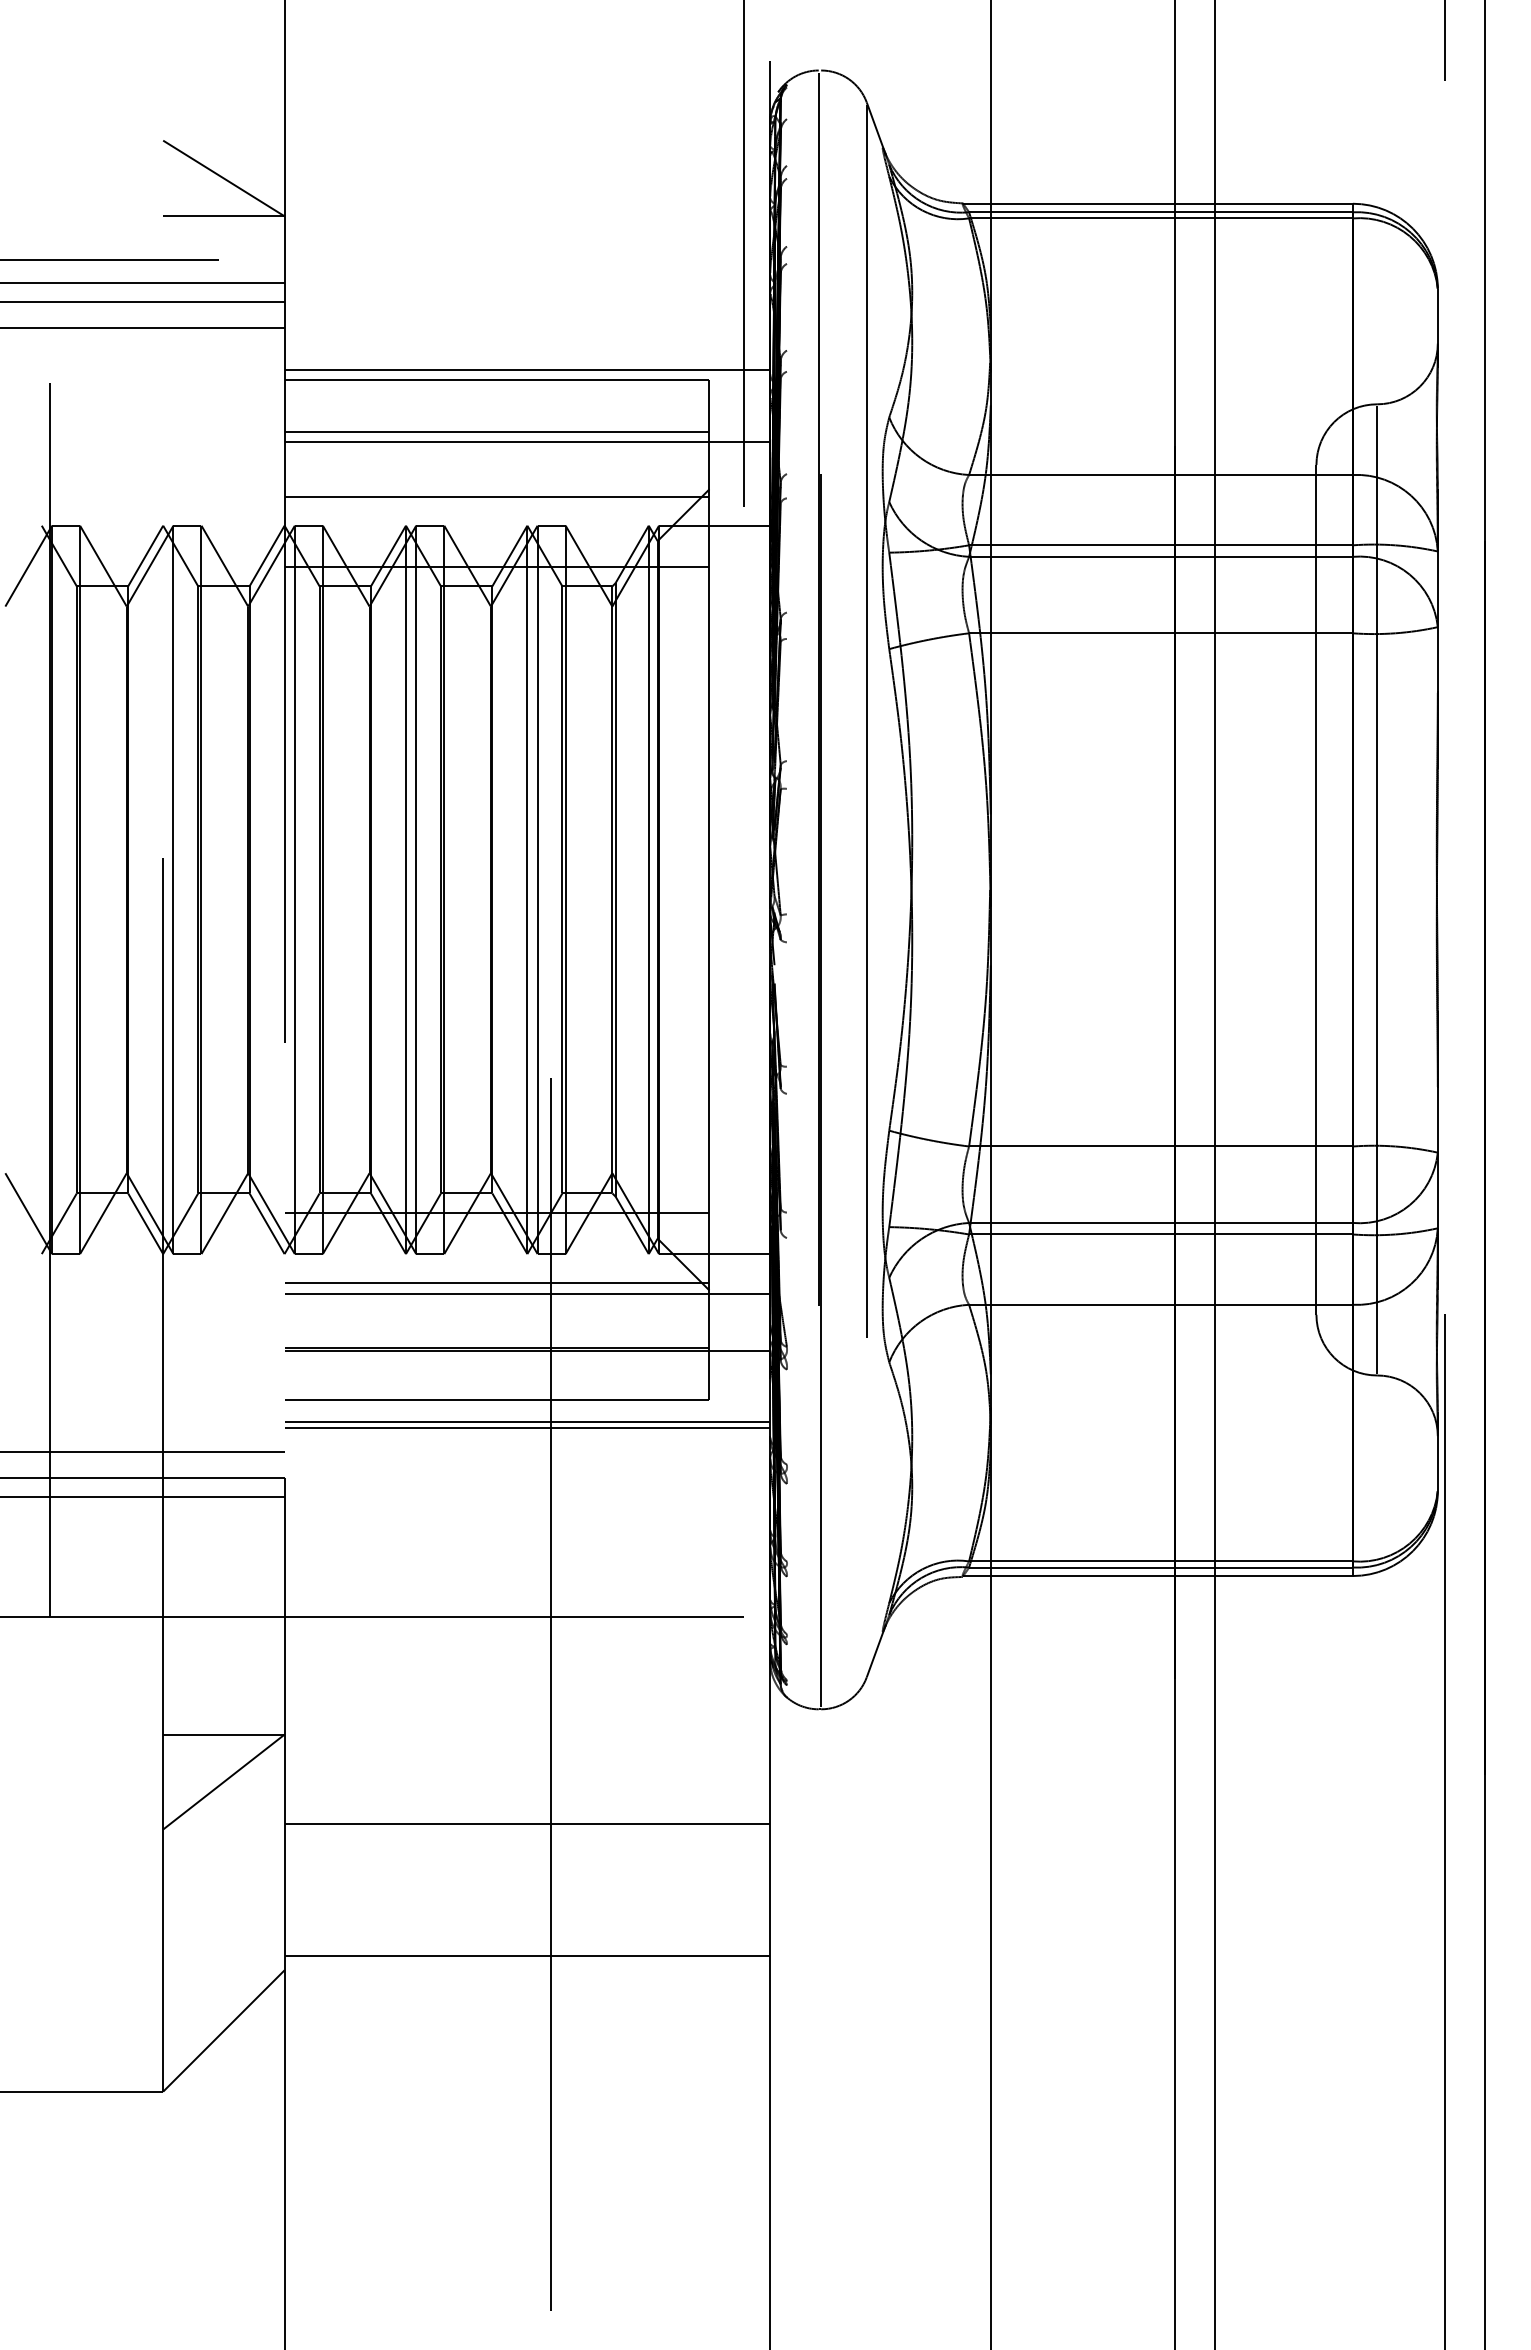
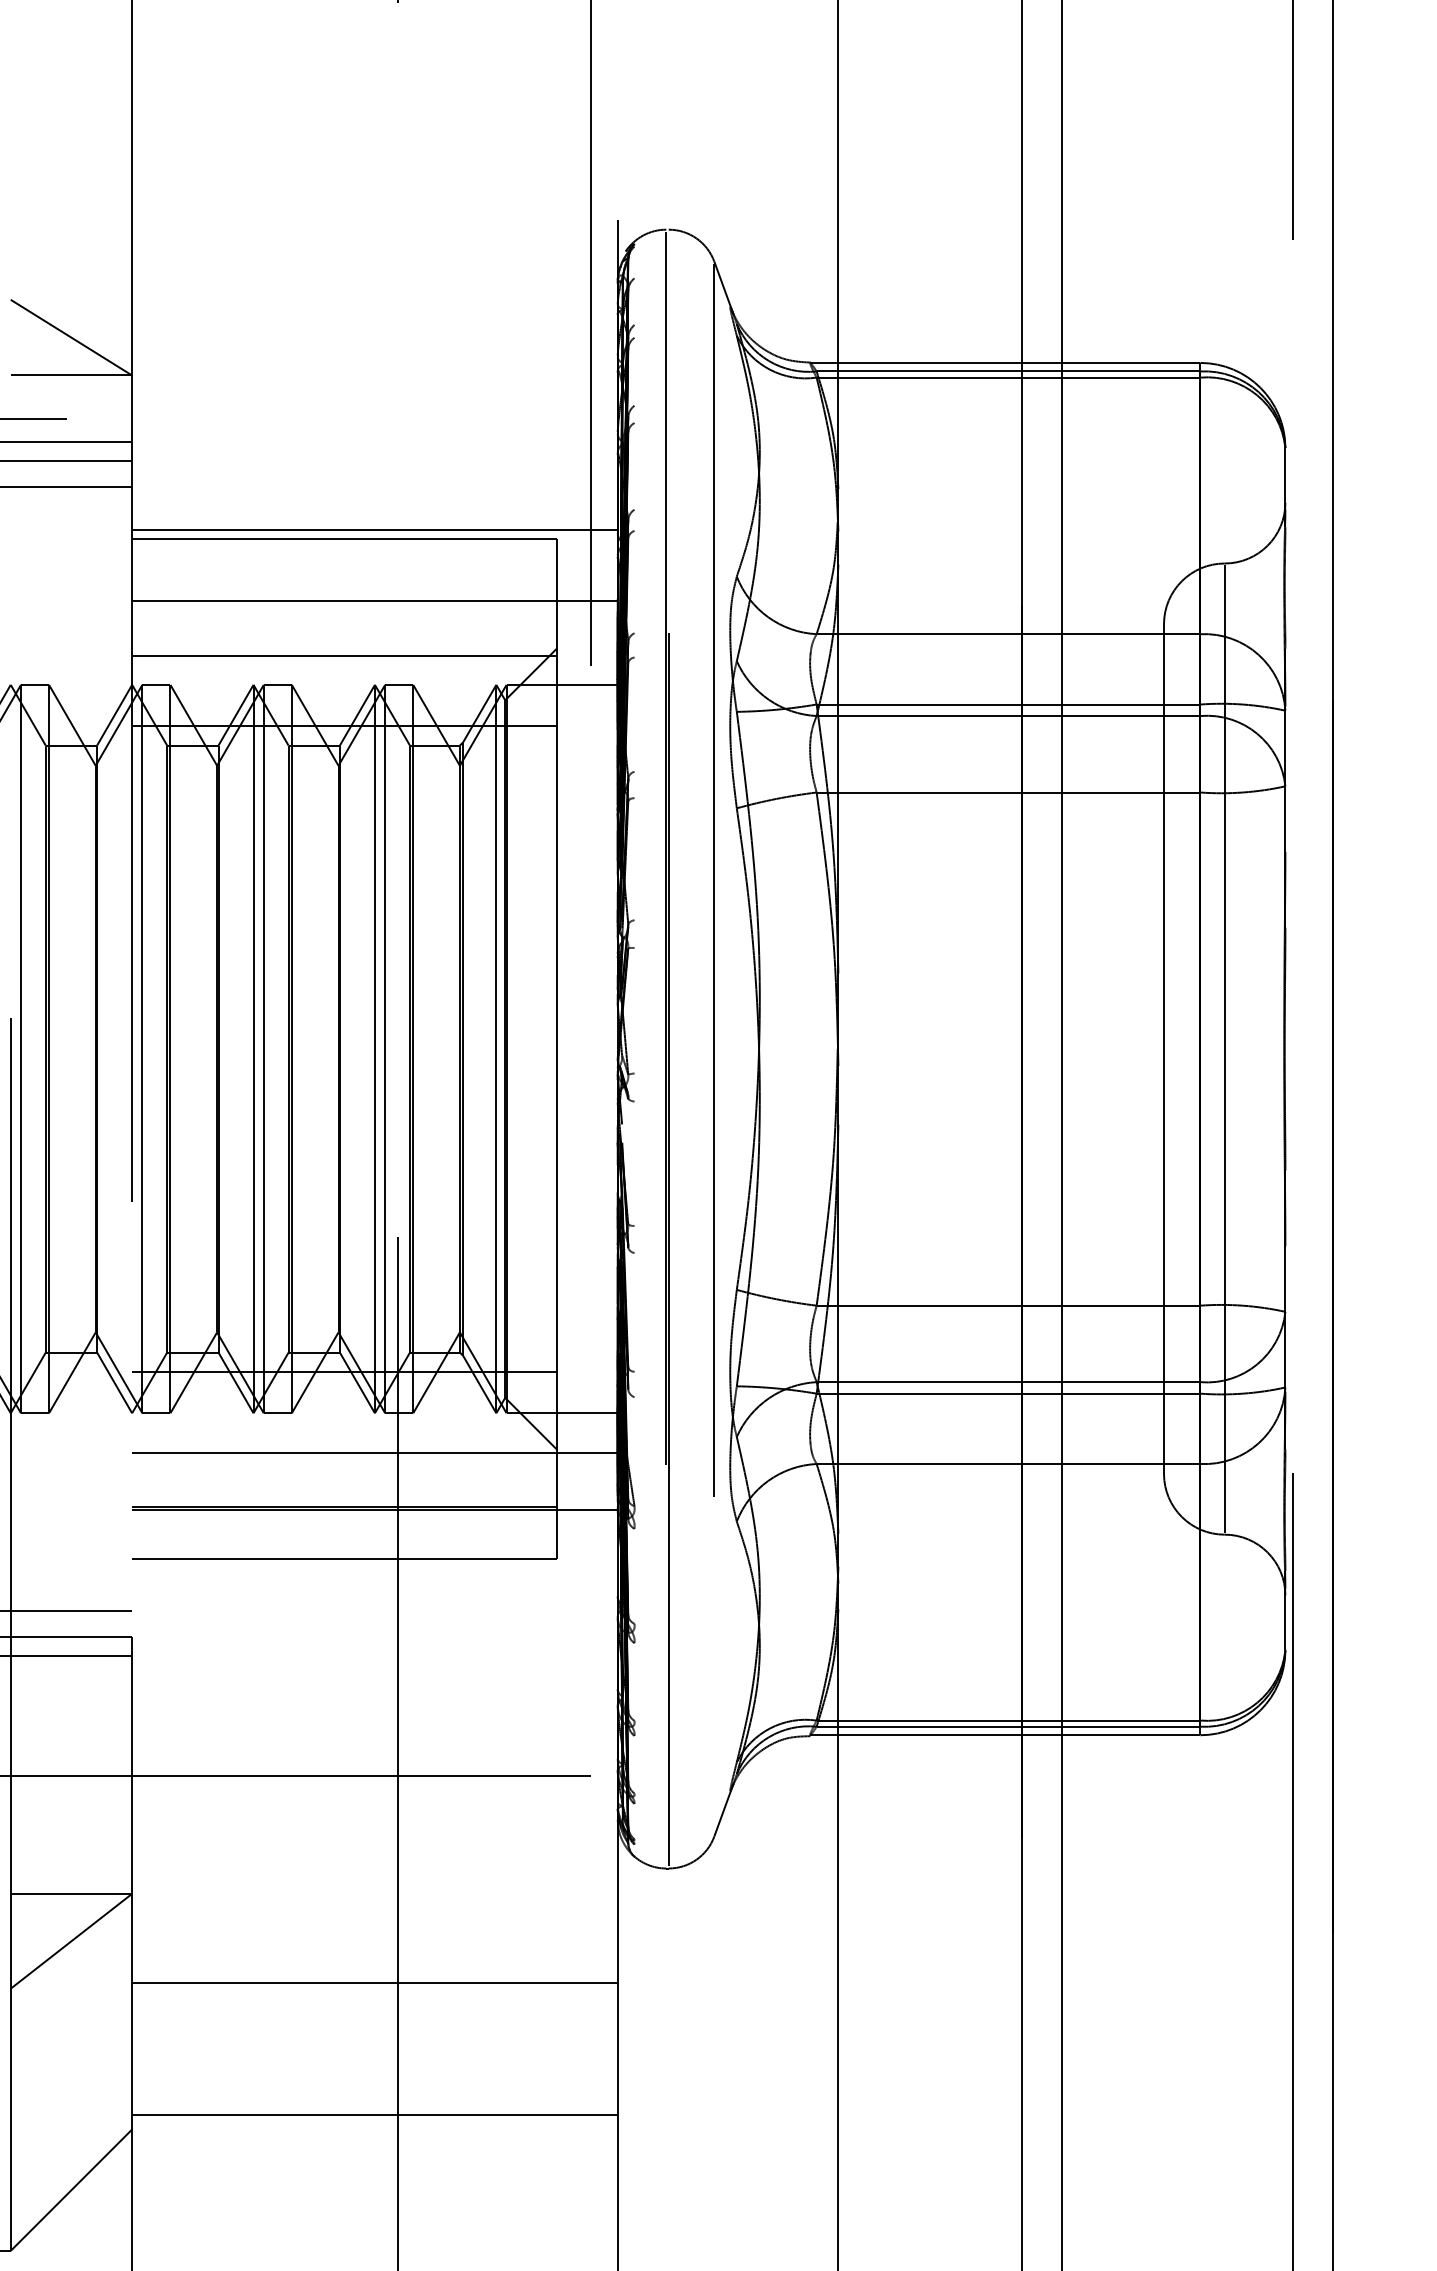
line: (496, 431) -> (344, 590), removed
line: (496, 1283) -> (344, 1442), removed
line: (527, 1422) -> (375, 1581), removed
line: (527, 1427) -> (375, 1586), removed

